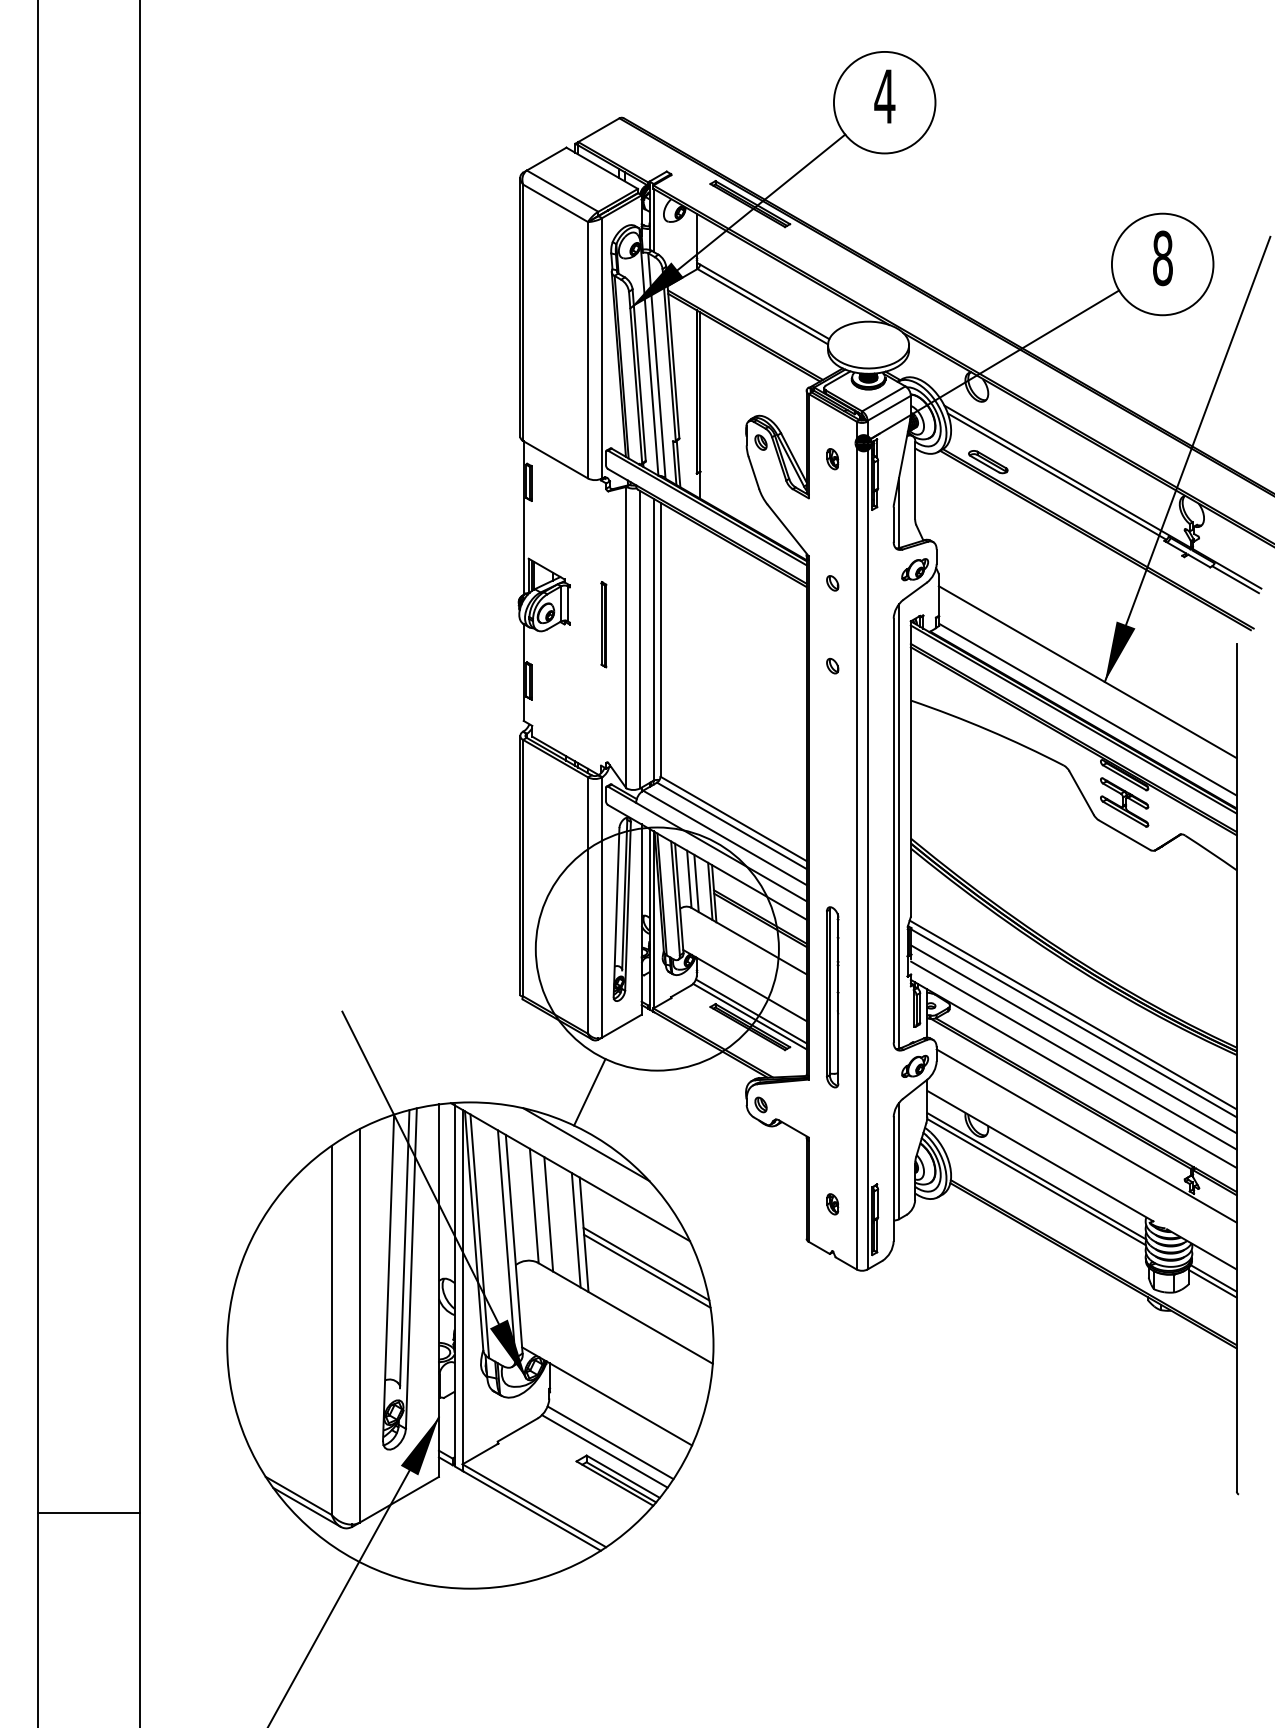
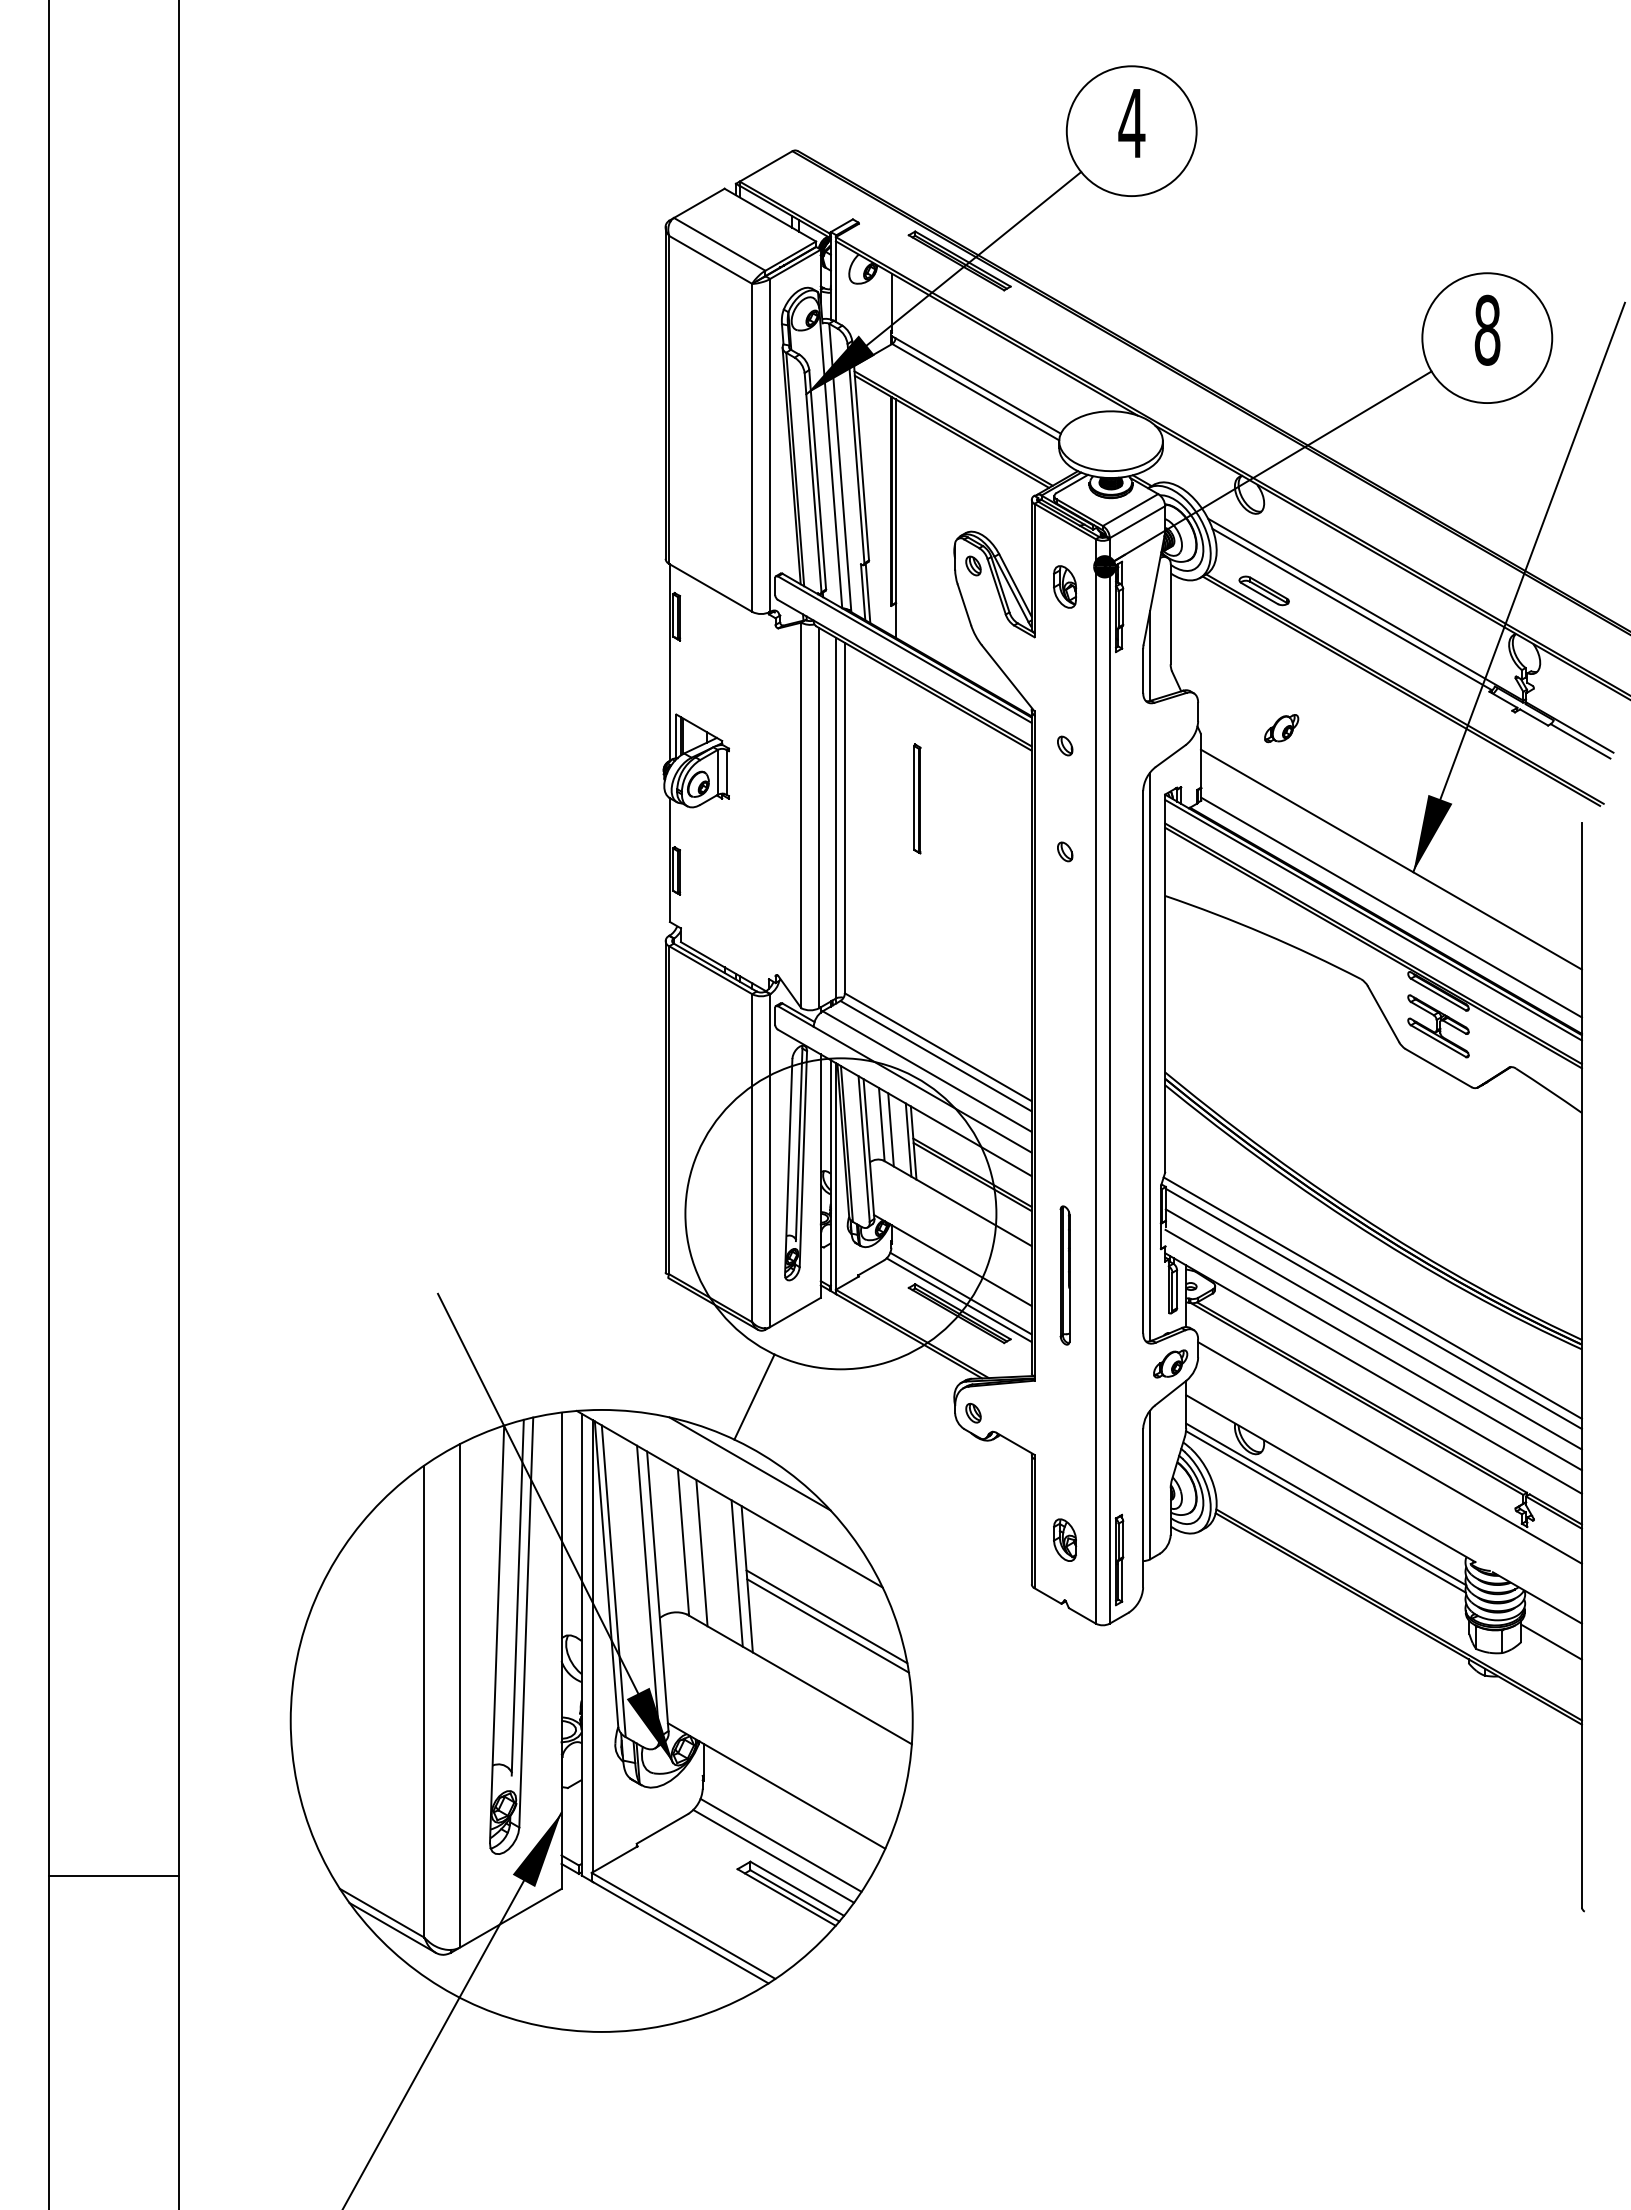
part: (832, 459) -> (1065, 587), size x1.6
part: (915, 569) -> (1281, 728), moved
part: (603, 624) -> (917, 798), moved
part: (832, 997) -> (1064, 1275), size x0.6
part: (832, 1204) -> (1065, 1540), size x1.6
line: (1213, 1278) -> (1552, 1635), removed
line: (88, 1513) -> (113, 1876), moved

